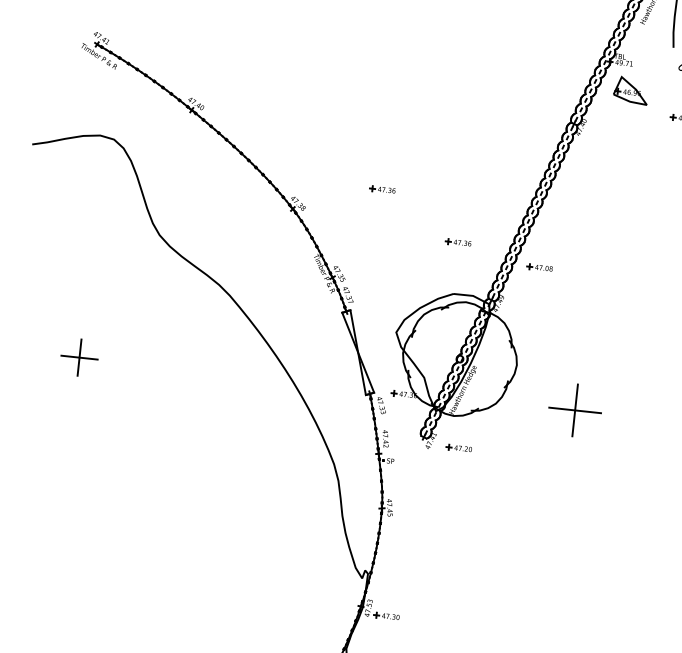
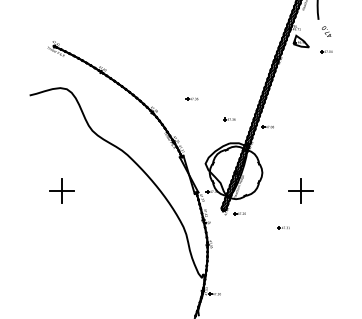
part: (79, 356) -> (61, 190), size x1.43
part: (573, 409) -> (300, 190), moved
part: (549, 488) -> (283, 227), added

